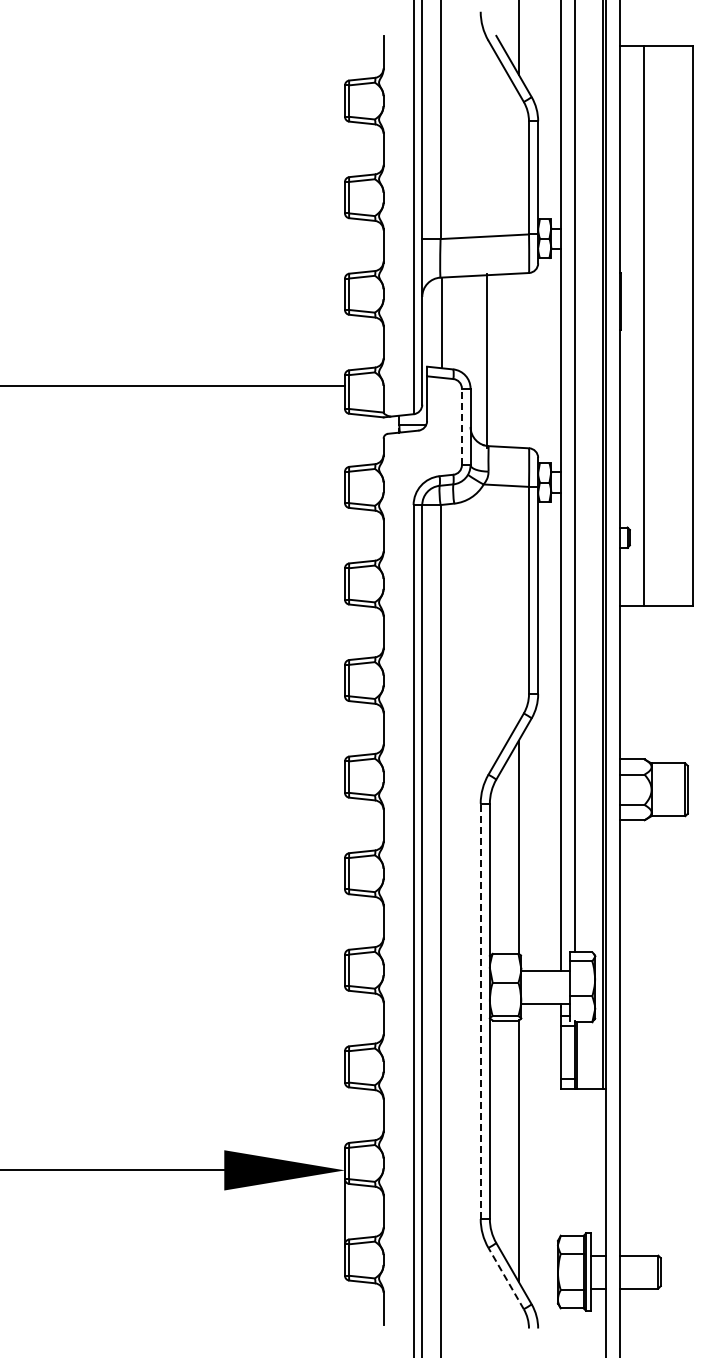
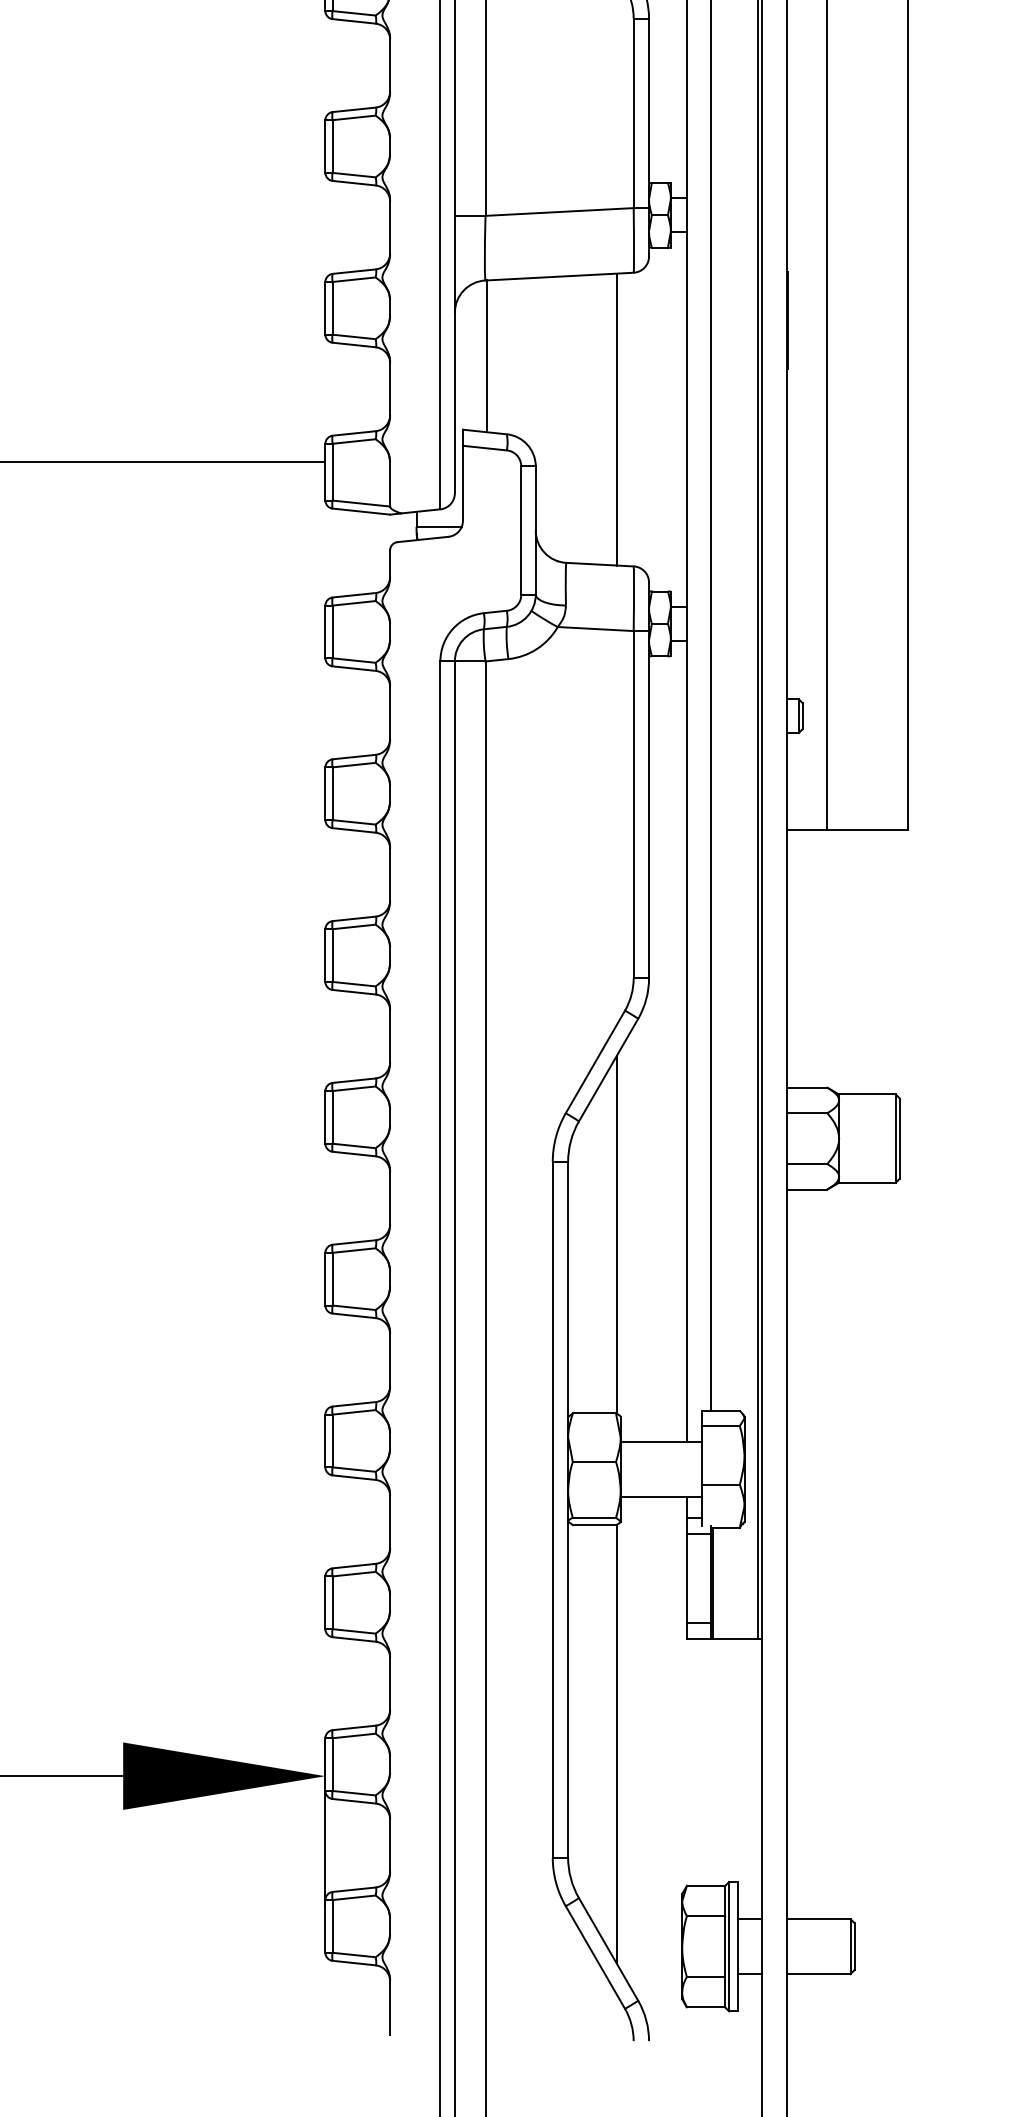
line: (486, 360) -> (616, 419), moved
line: (461, 426) -> (520, 529), dashed -> solid
line: (480, 1011) -> (552, 1510), dashed -> solid
line: (505, 1278) -> (594, 1957), dashed -> solid

